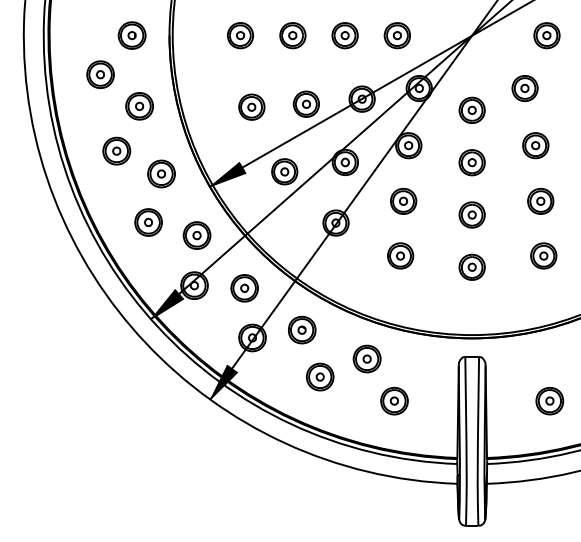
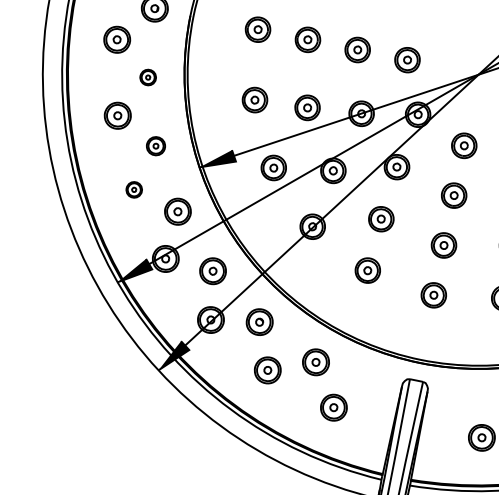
part: (139, 106) -> (148, 77), size x0.6
part: (161, 173) -> (156, 145), size x0.7
part: (148, 222) -> (134, 189), size x0.6

